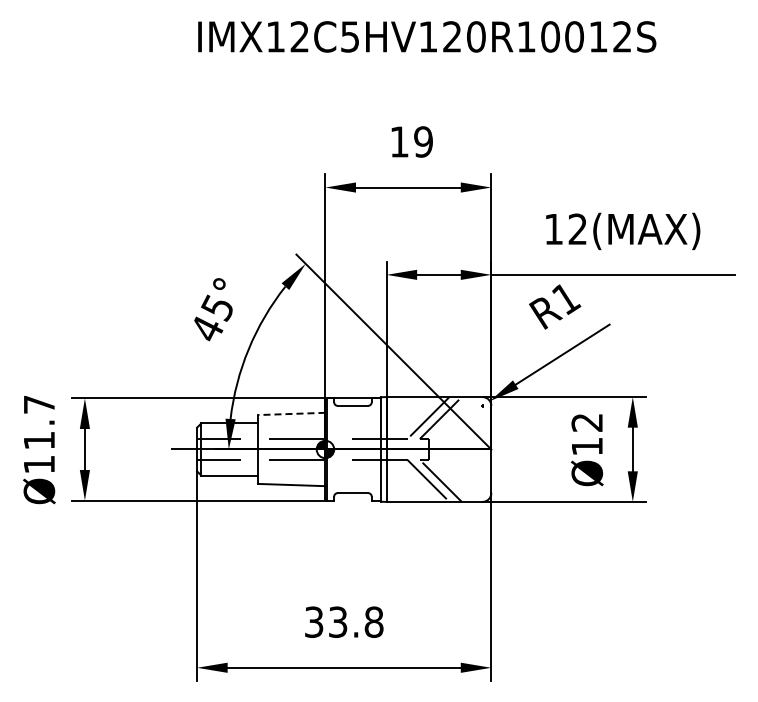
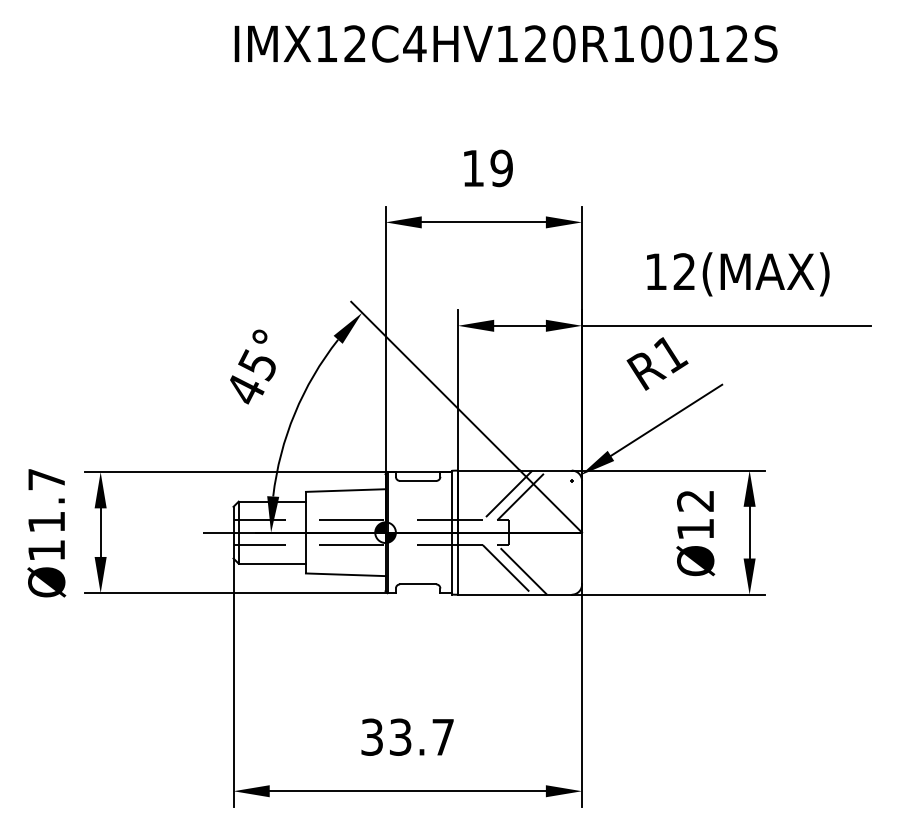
text: (350, 36) -> (415, 43), IMX12C5HV120R10012S -> IMX12C4HV120R10012S
line: (291, 413) -> (345, 490), dashed -> solid
text: (373, 621) -> (442, 736), 33.8 -> 33.7

